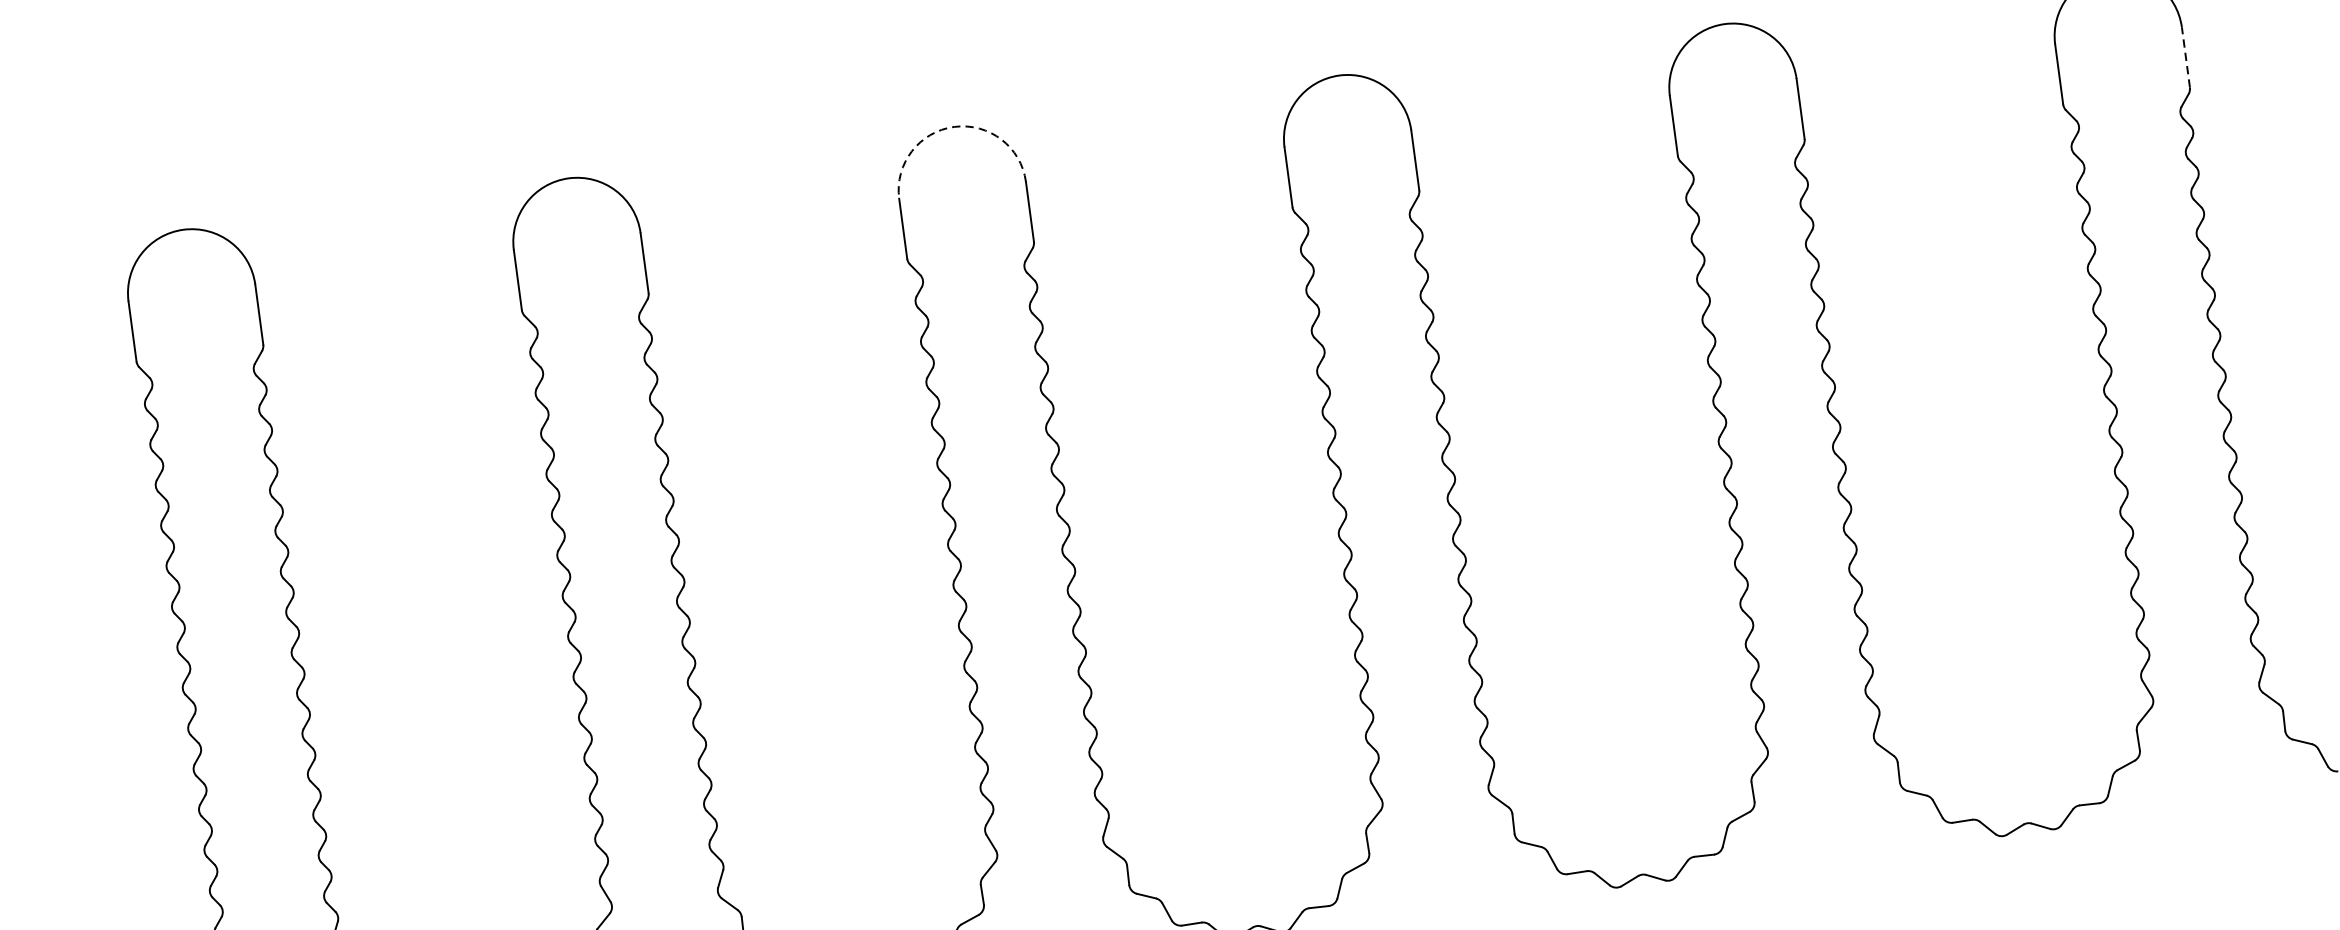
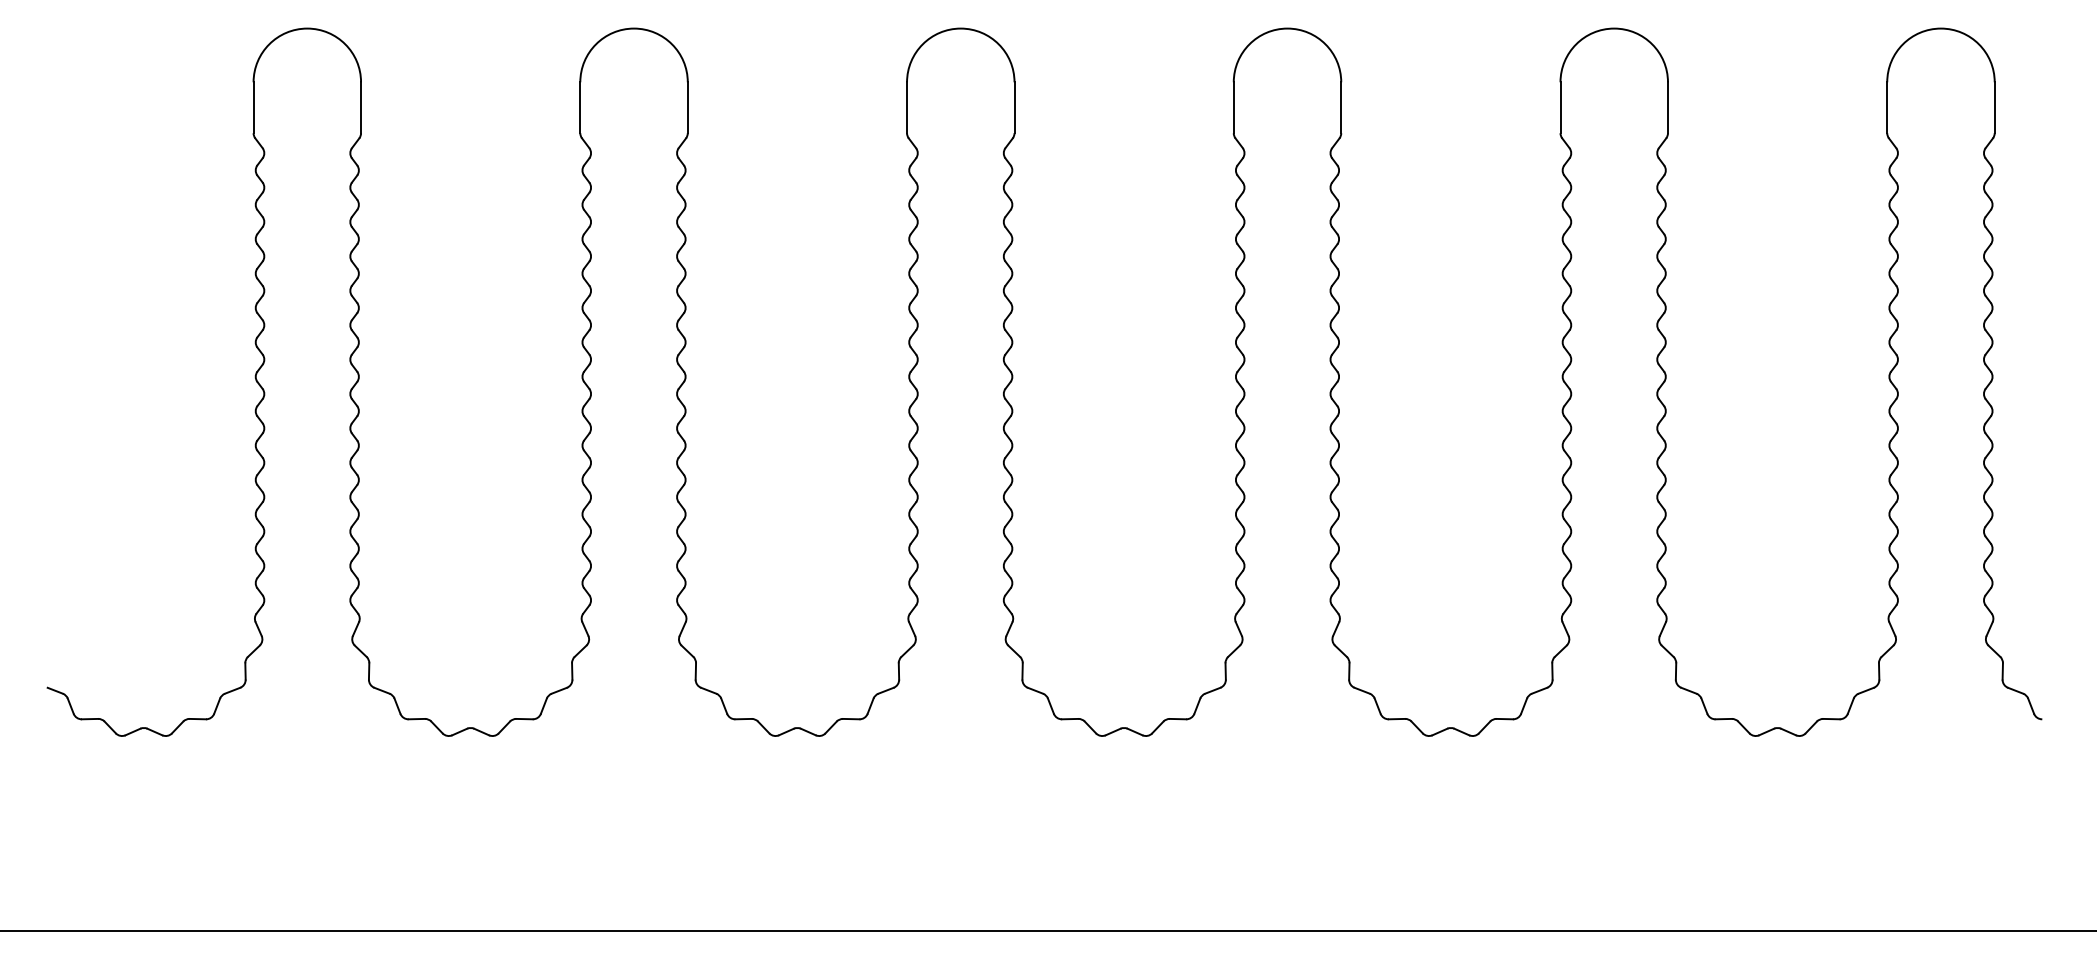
line: (2185, 57) -> (1994, 107), dashed -> solid
arc: (953, 126) -> (960, 28), dashed -> solid

